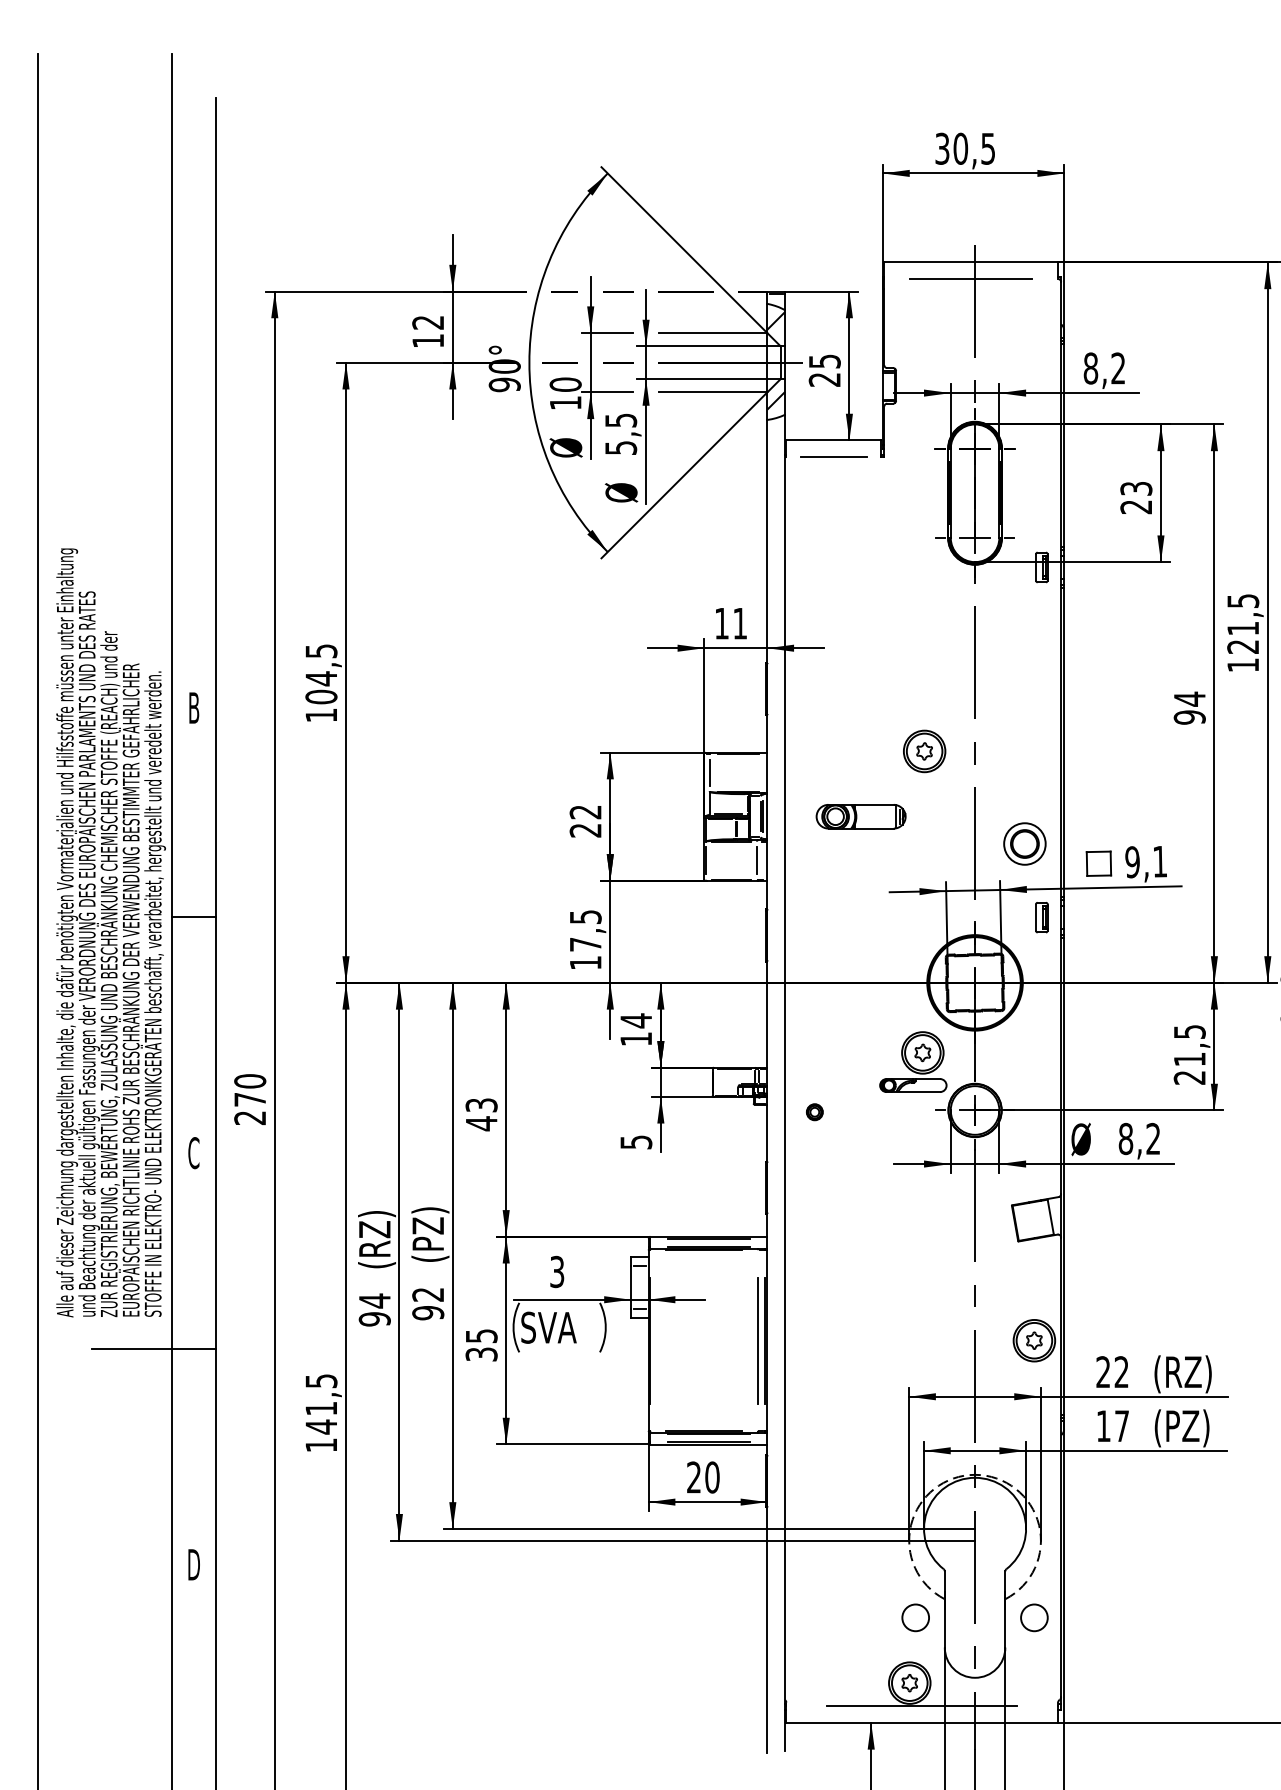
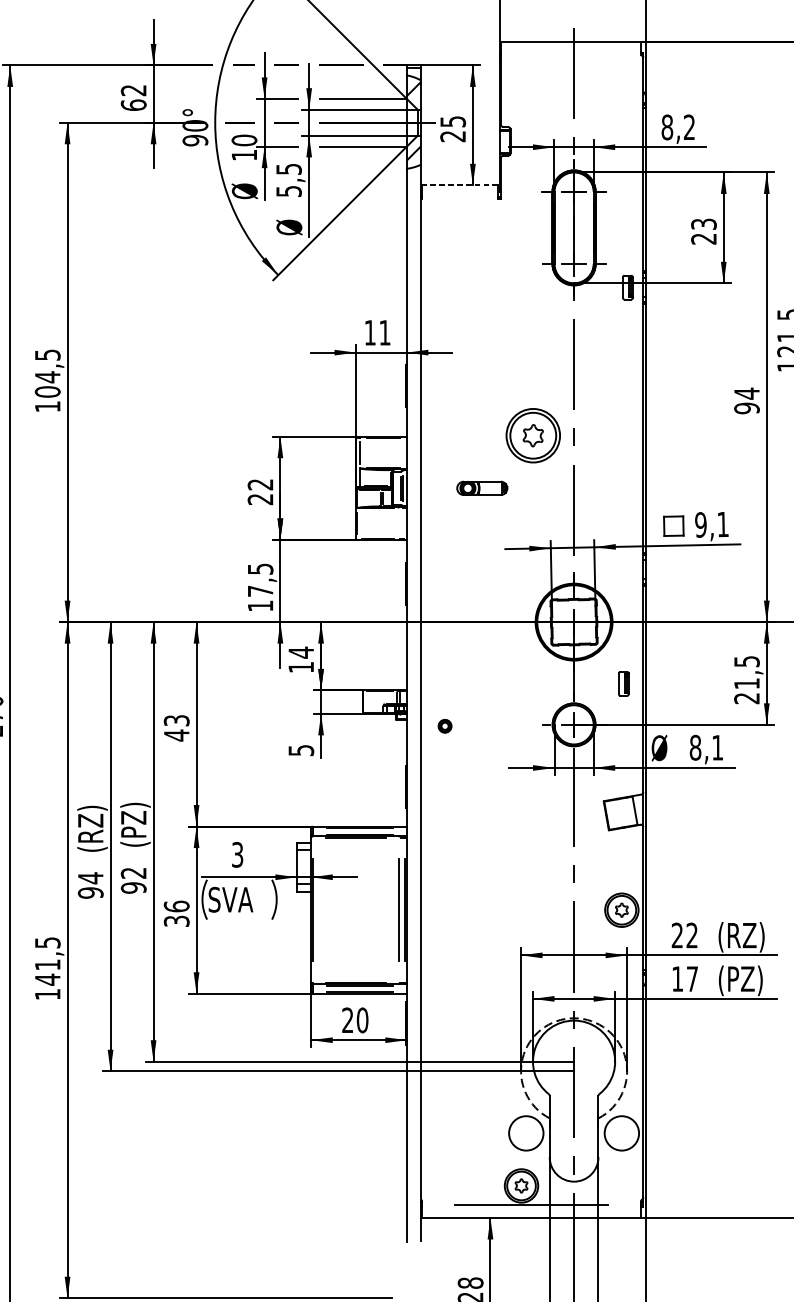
line: (971, 279) -> (571, 55), removed
text: (428, 340) -> (133, 104), 12 -> 62
line: (833, 440) -> (460, 185), solid -> dashed
line: (833, 457) -> (460, 199), removed
part: (924, 751) -> (533, 435), size x1.6
part: (860, 816) -> (481, 488), size x0.7
part: (1024, 843) -> (613, 509), removed
line: (757, 860) -> (398, 523), removed
part: (1041, 917) -> (623, 683), moved
part: (913, 1061) -> (524, 685), removed
text: (1152, 1138) -> (716, 747), 8,2 -> 8,1
text: (481, 1335) -> (176, 906), 35 -> 36
circle: (915, 1617) -> (526, 1133), size x1.6
circle: (1034, 1617) -> (621, 1133), size x1.6

